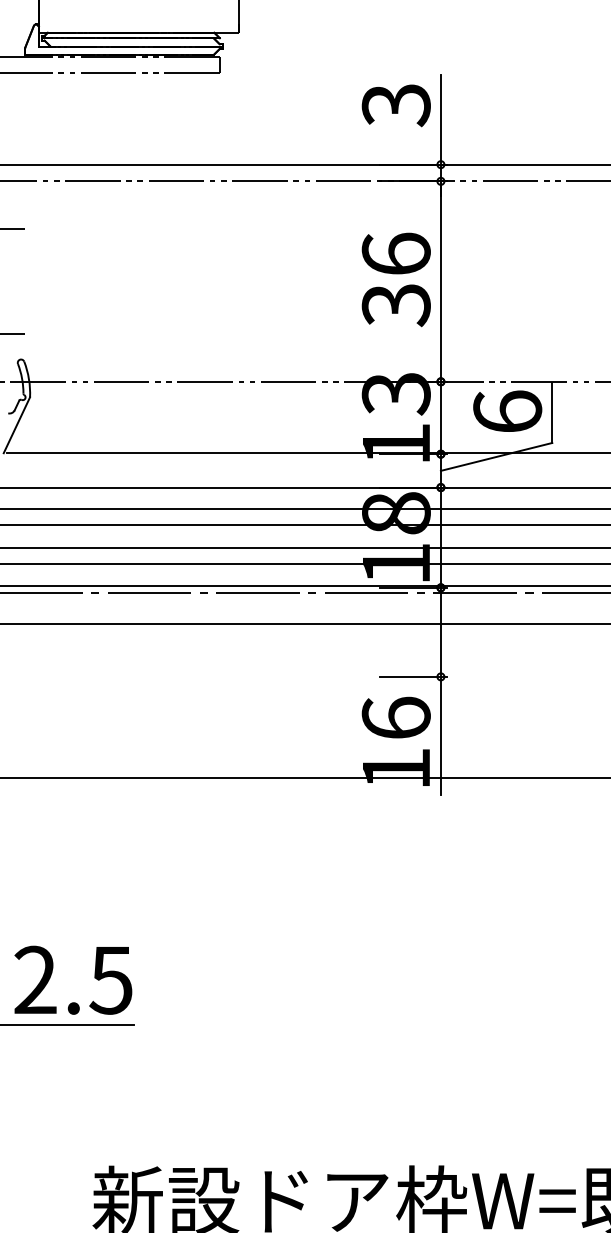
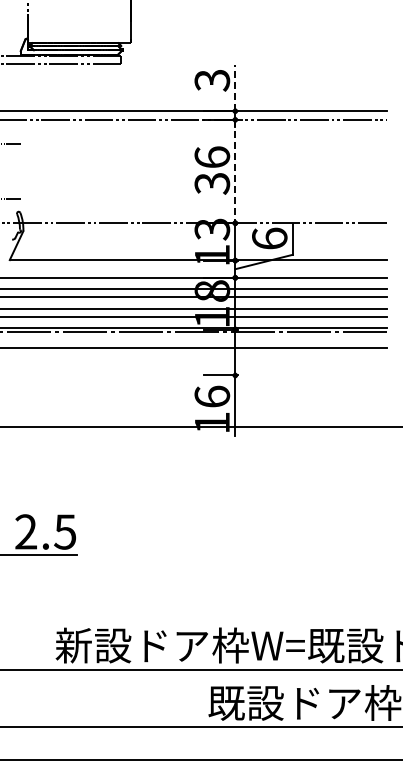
line: (441, 118) -> (235, 87), solid -> dashed
line: (441, 281) -> (235, 171), solid -> dashed

